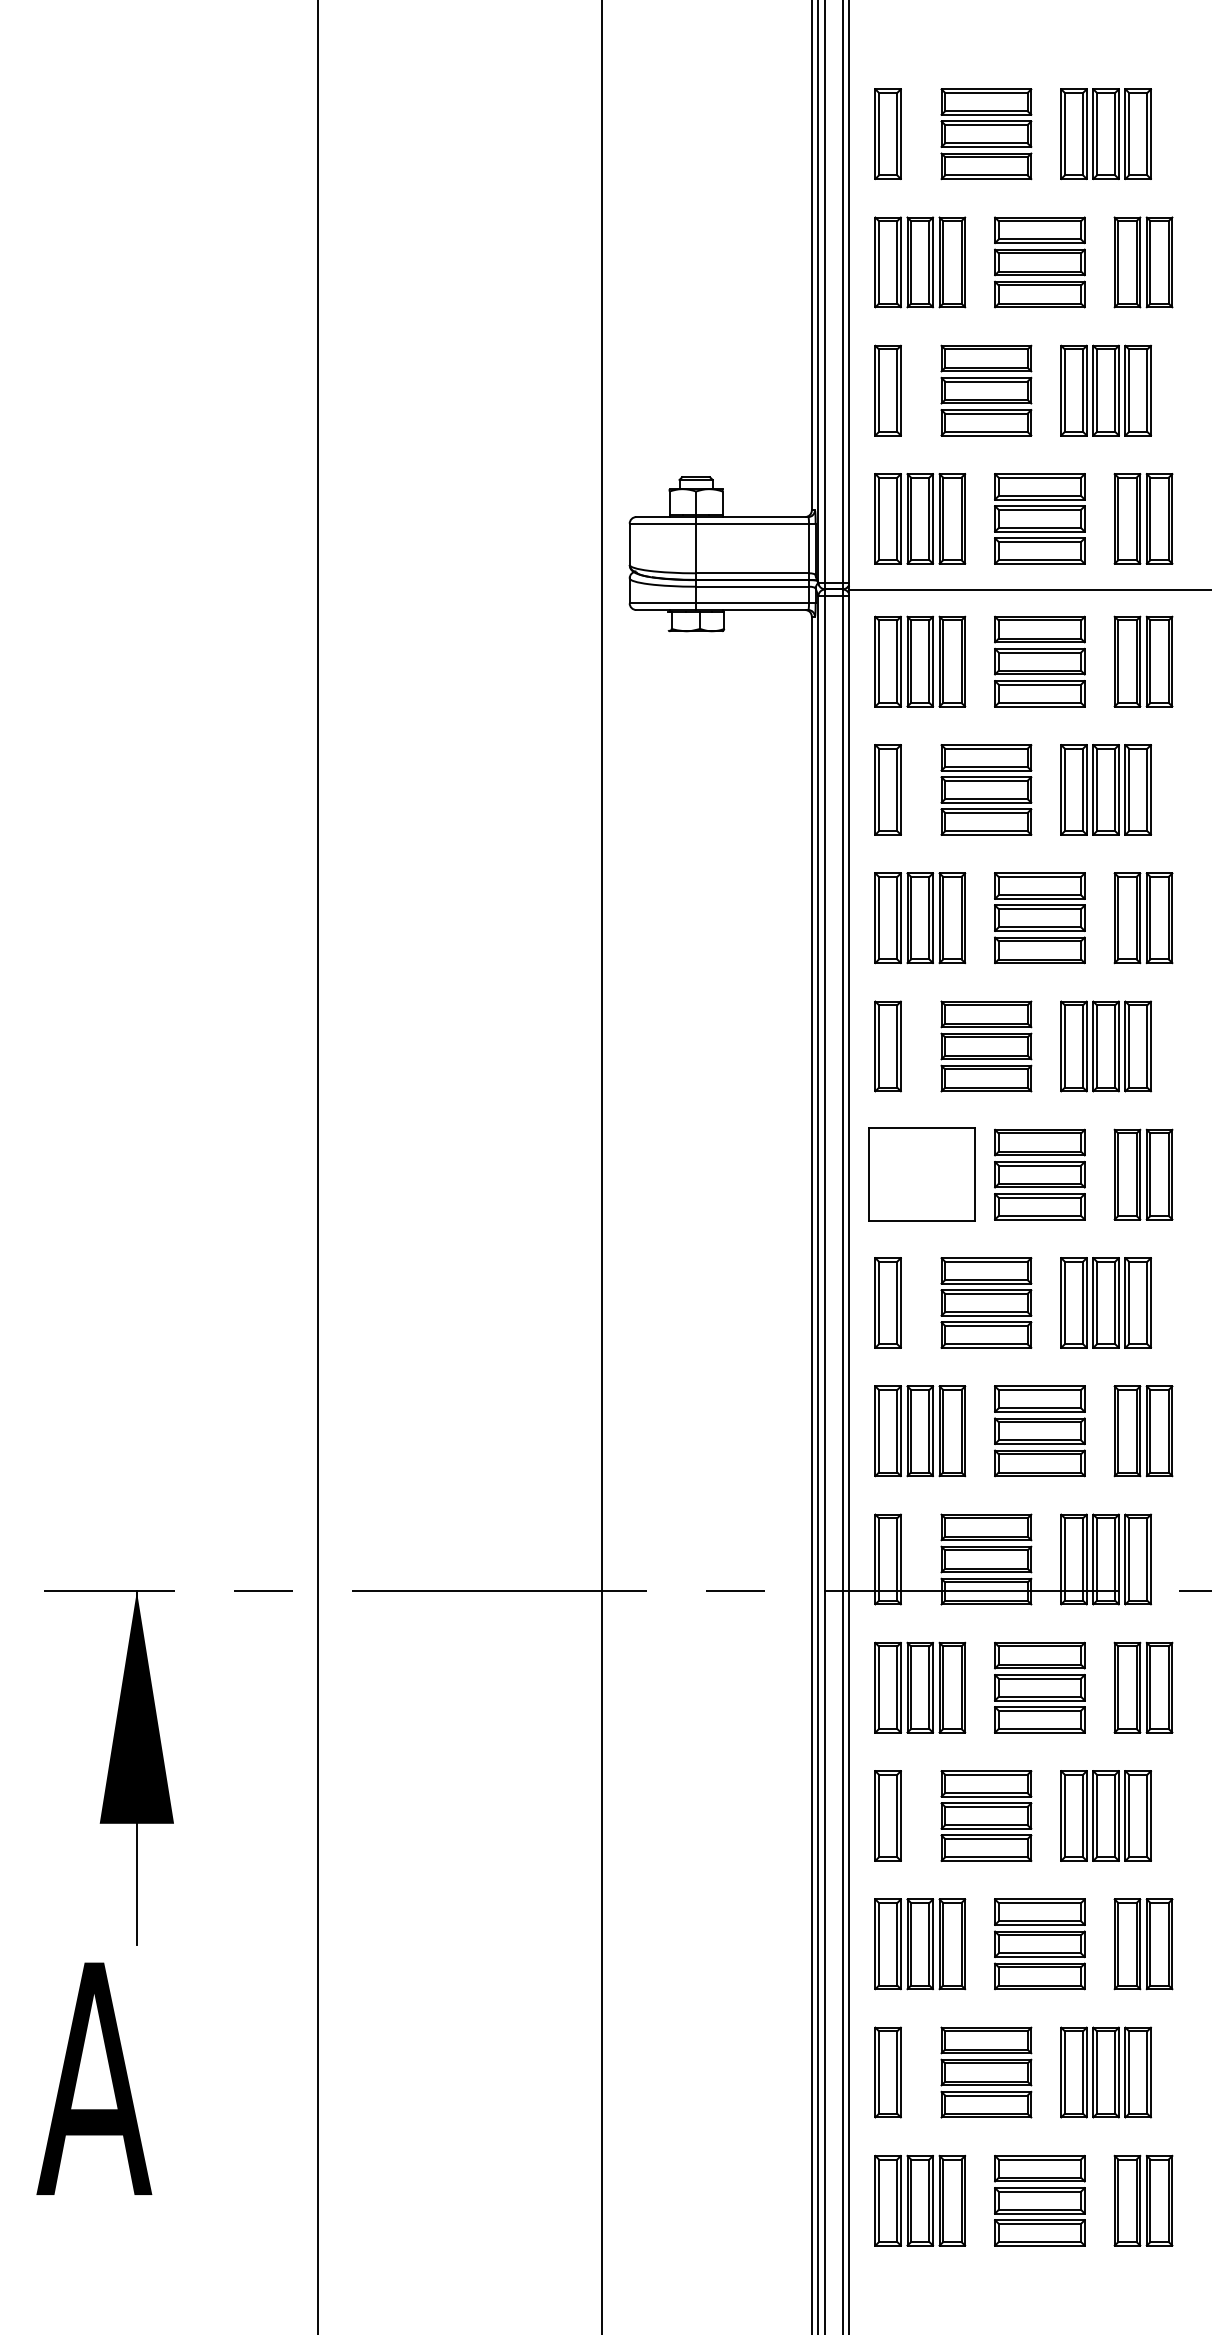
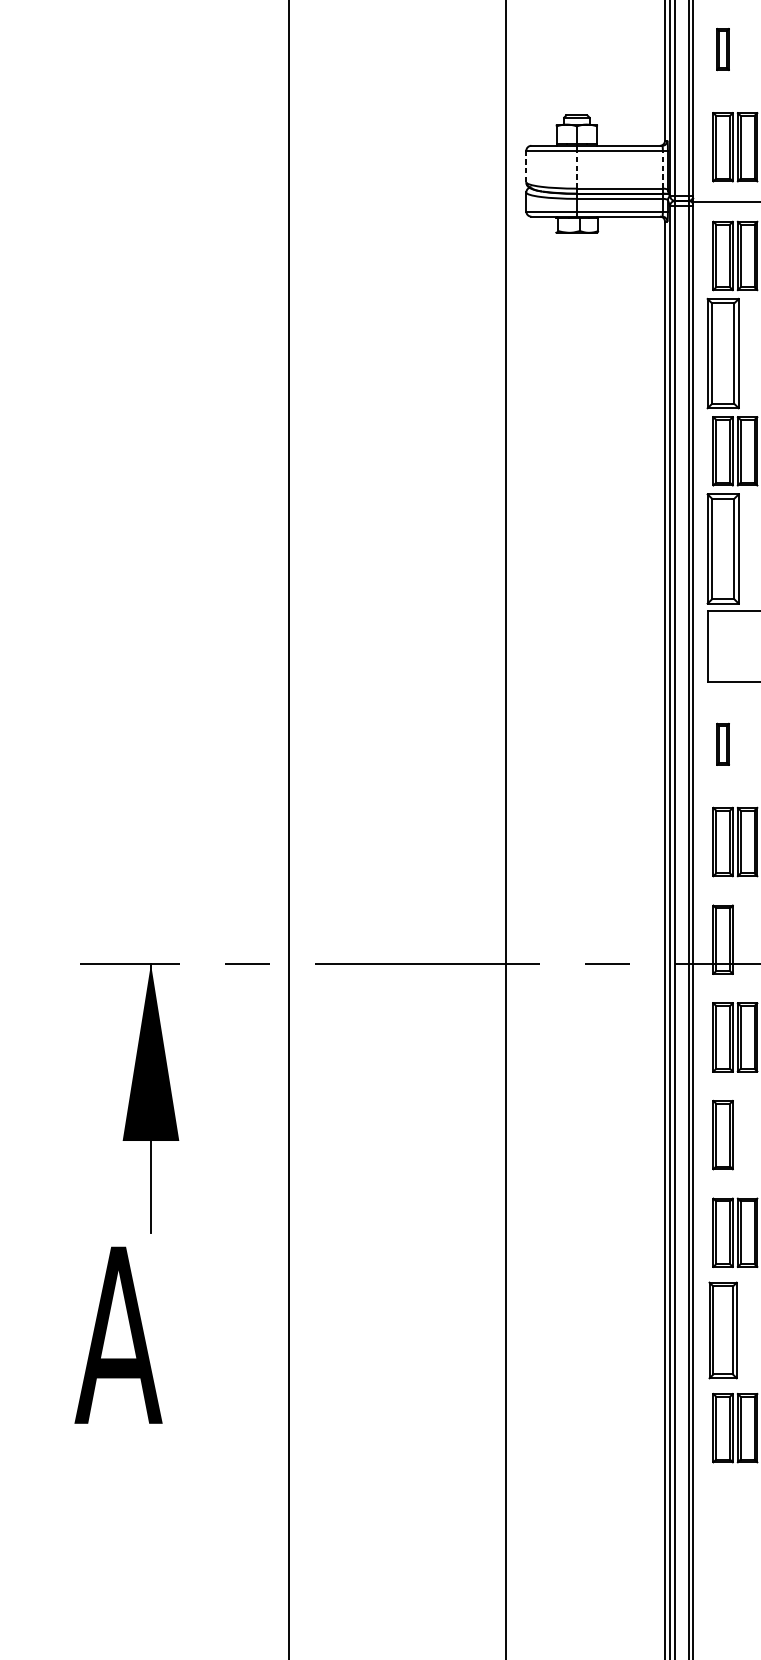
part: (887, 390) -> (722, 49), size x0.6
line: (629, 544) -> (526, 166), solid -> dashed
line: (696, 548) -> (577, 169), solid -> dashed
line: (809, 548) -> (663, 169), solid -> dashed
part: (887, 789) -> (722, 353), size x1.6
part: (887, 1046) -> (722, 549), size x1.6
part: (887, 1302) -> (722, 744), size x0.6
part: (887, 2072) -> (722, 1330), size x1.4

